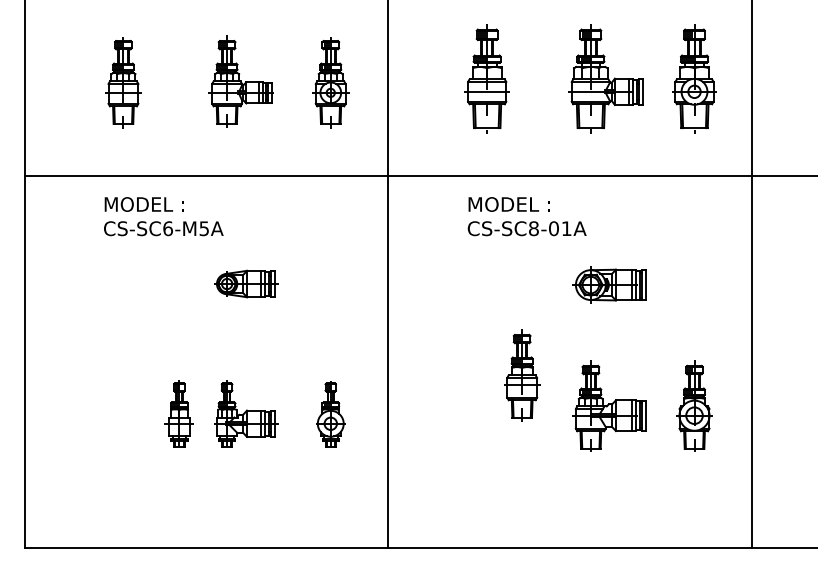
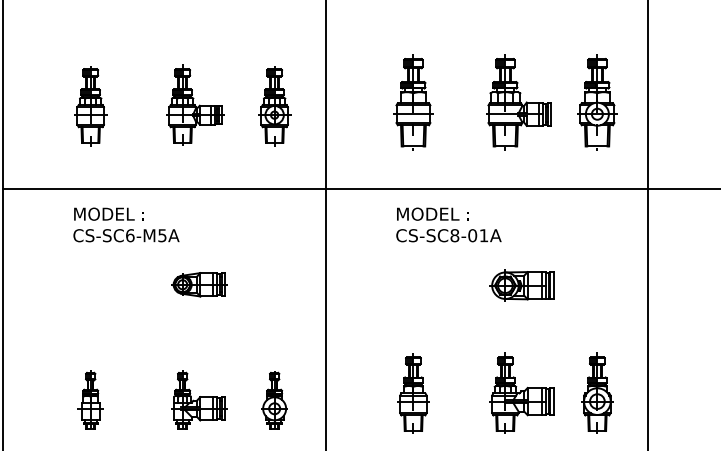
part: (522, 375) -> (413, 393), moved
part: (178, 413) -> (89, 399), moved

